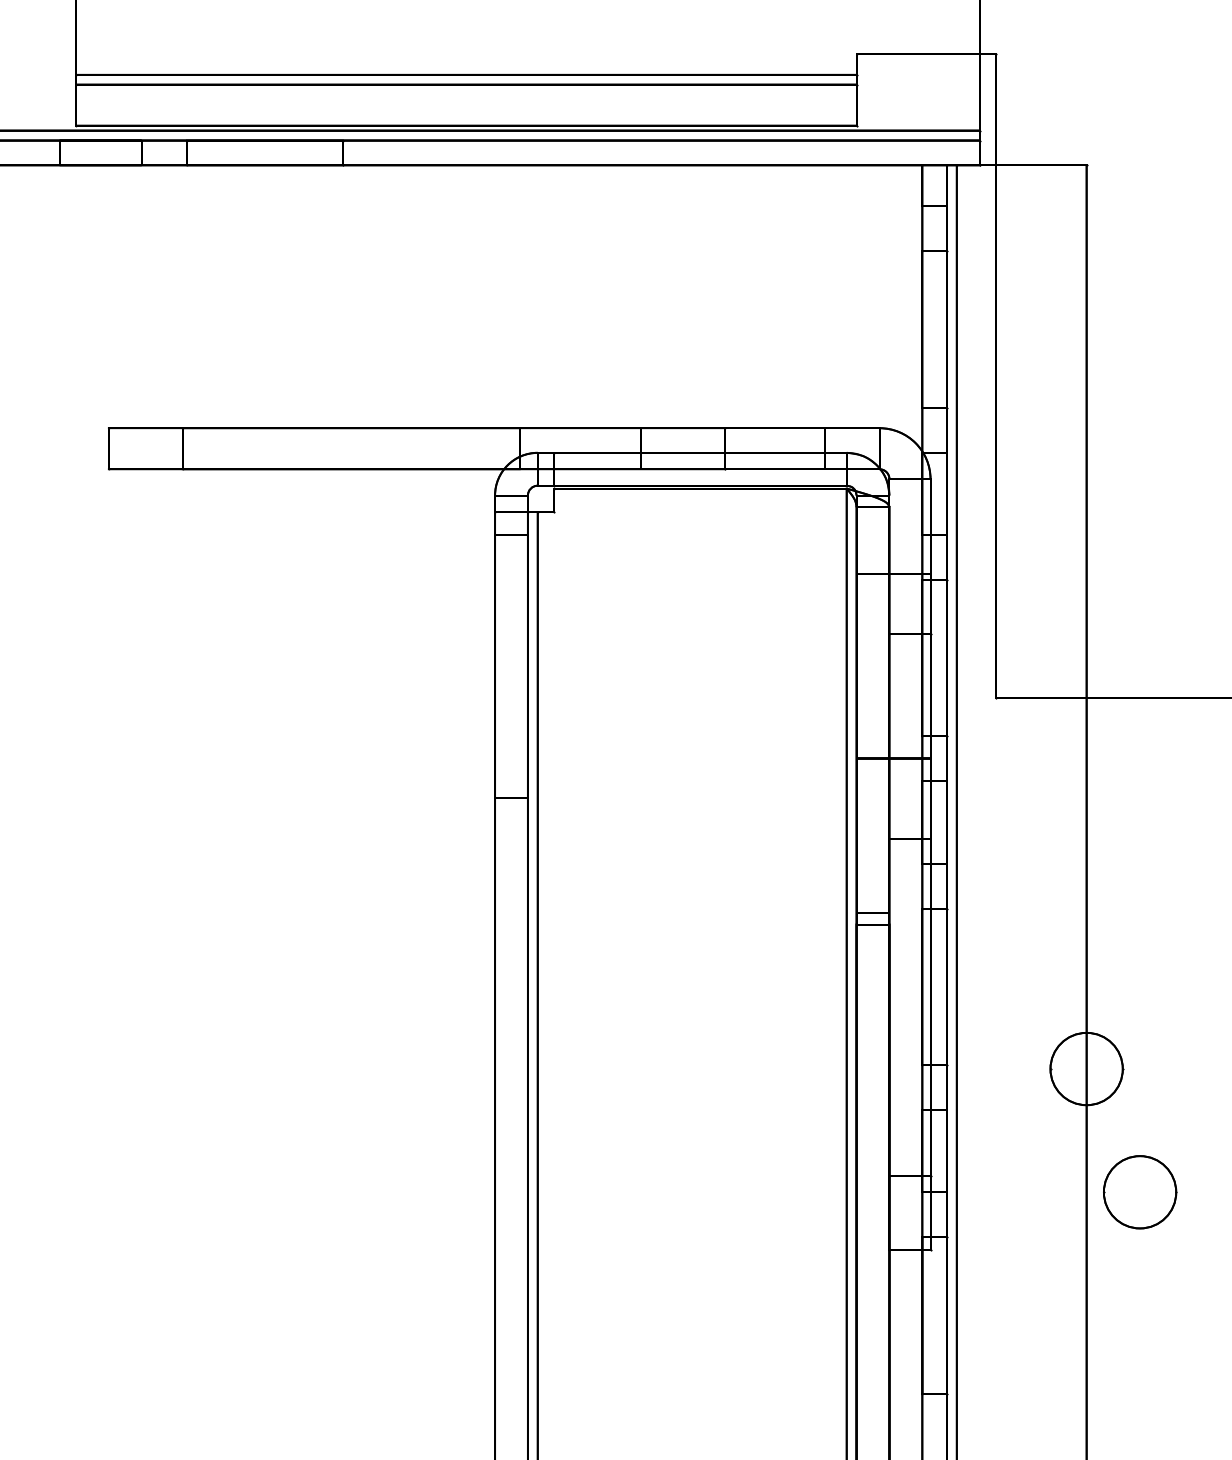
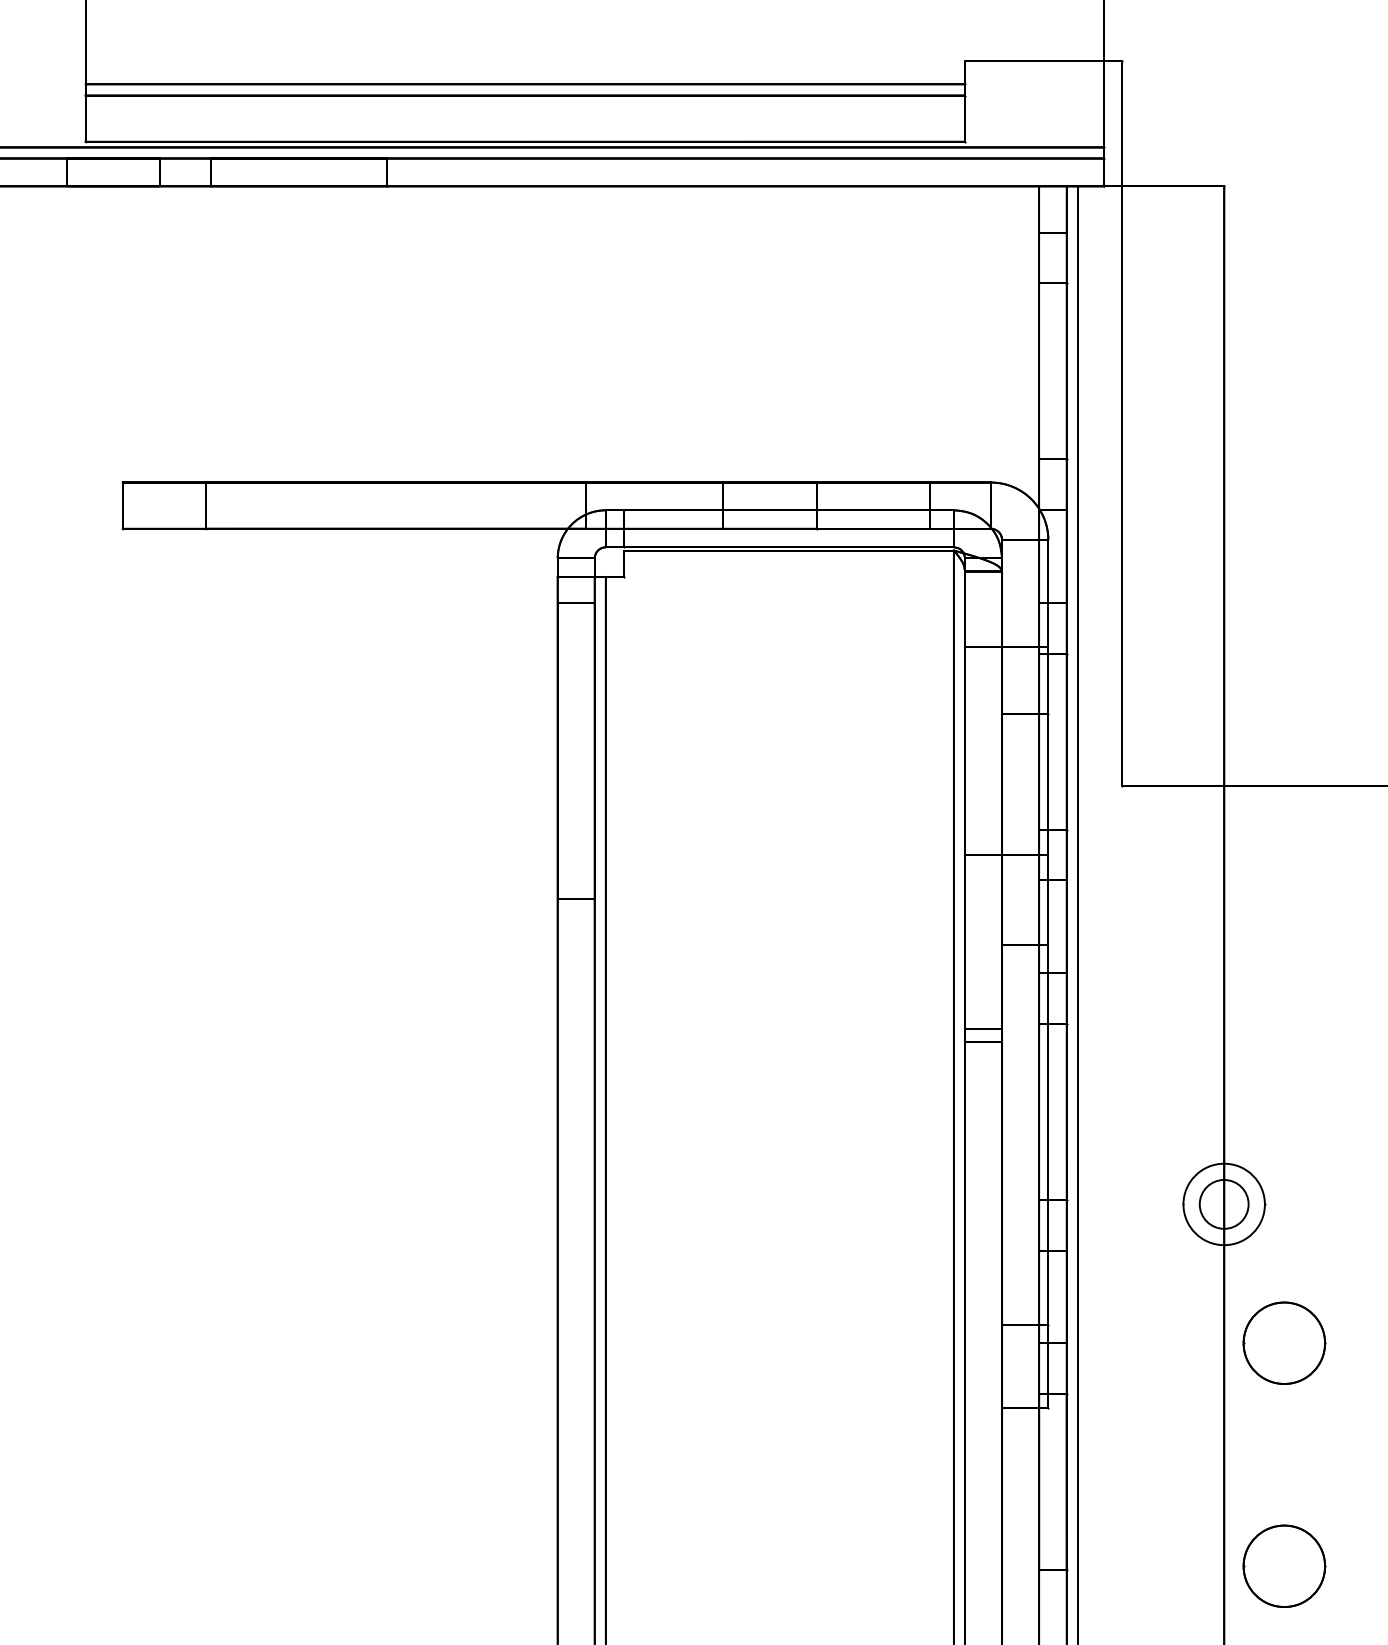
circle: (1086, 1068) -> (1224, 1203), size x0.6
circle: (1140, 1390) -> (1284, 1566), added

